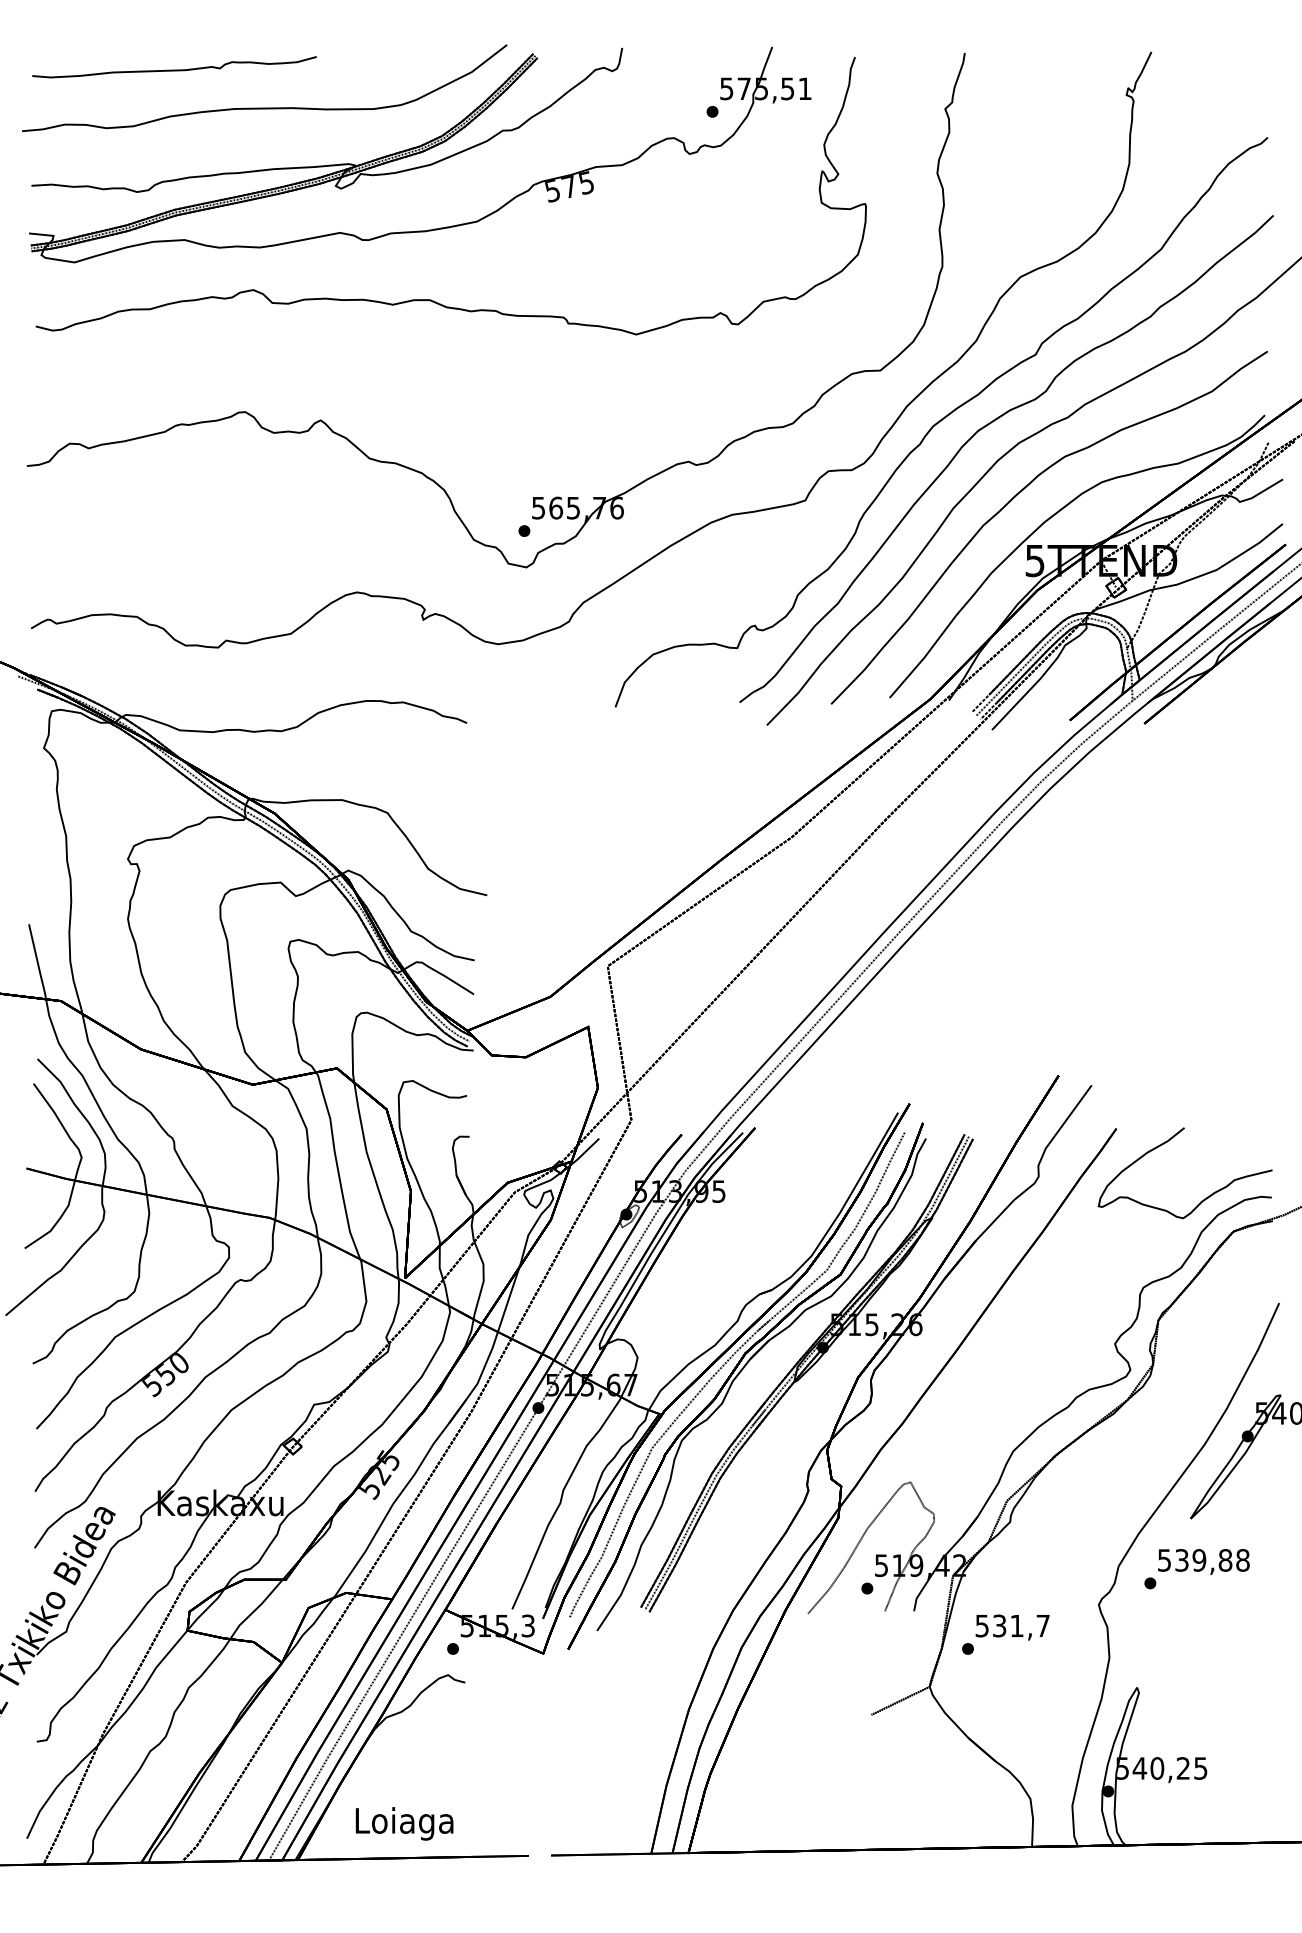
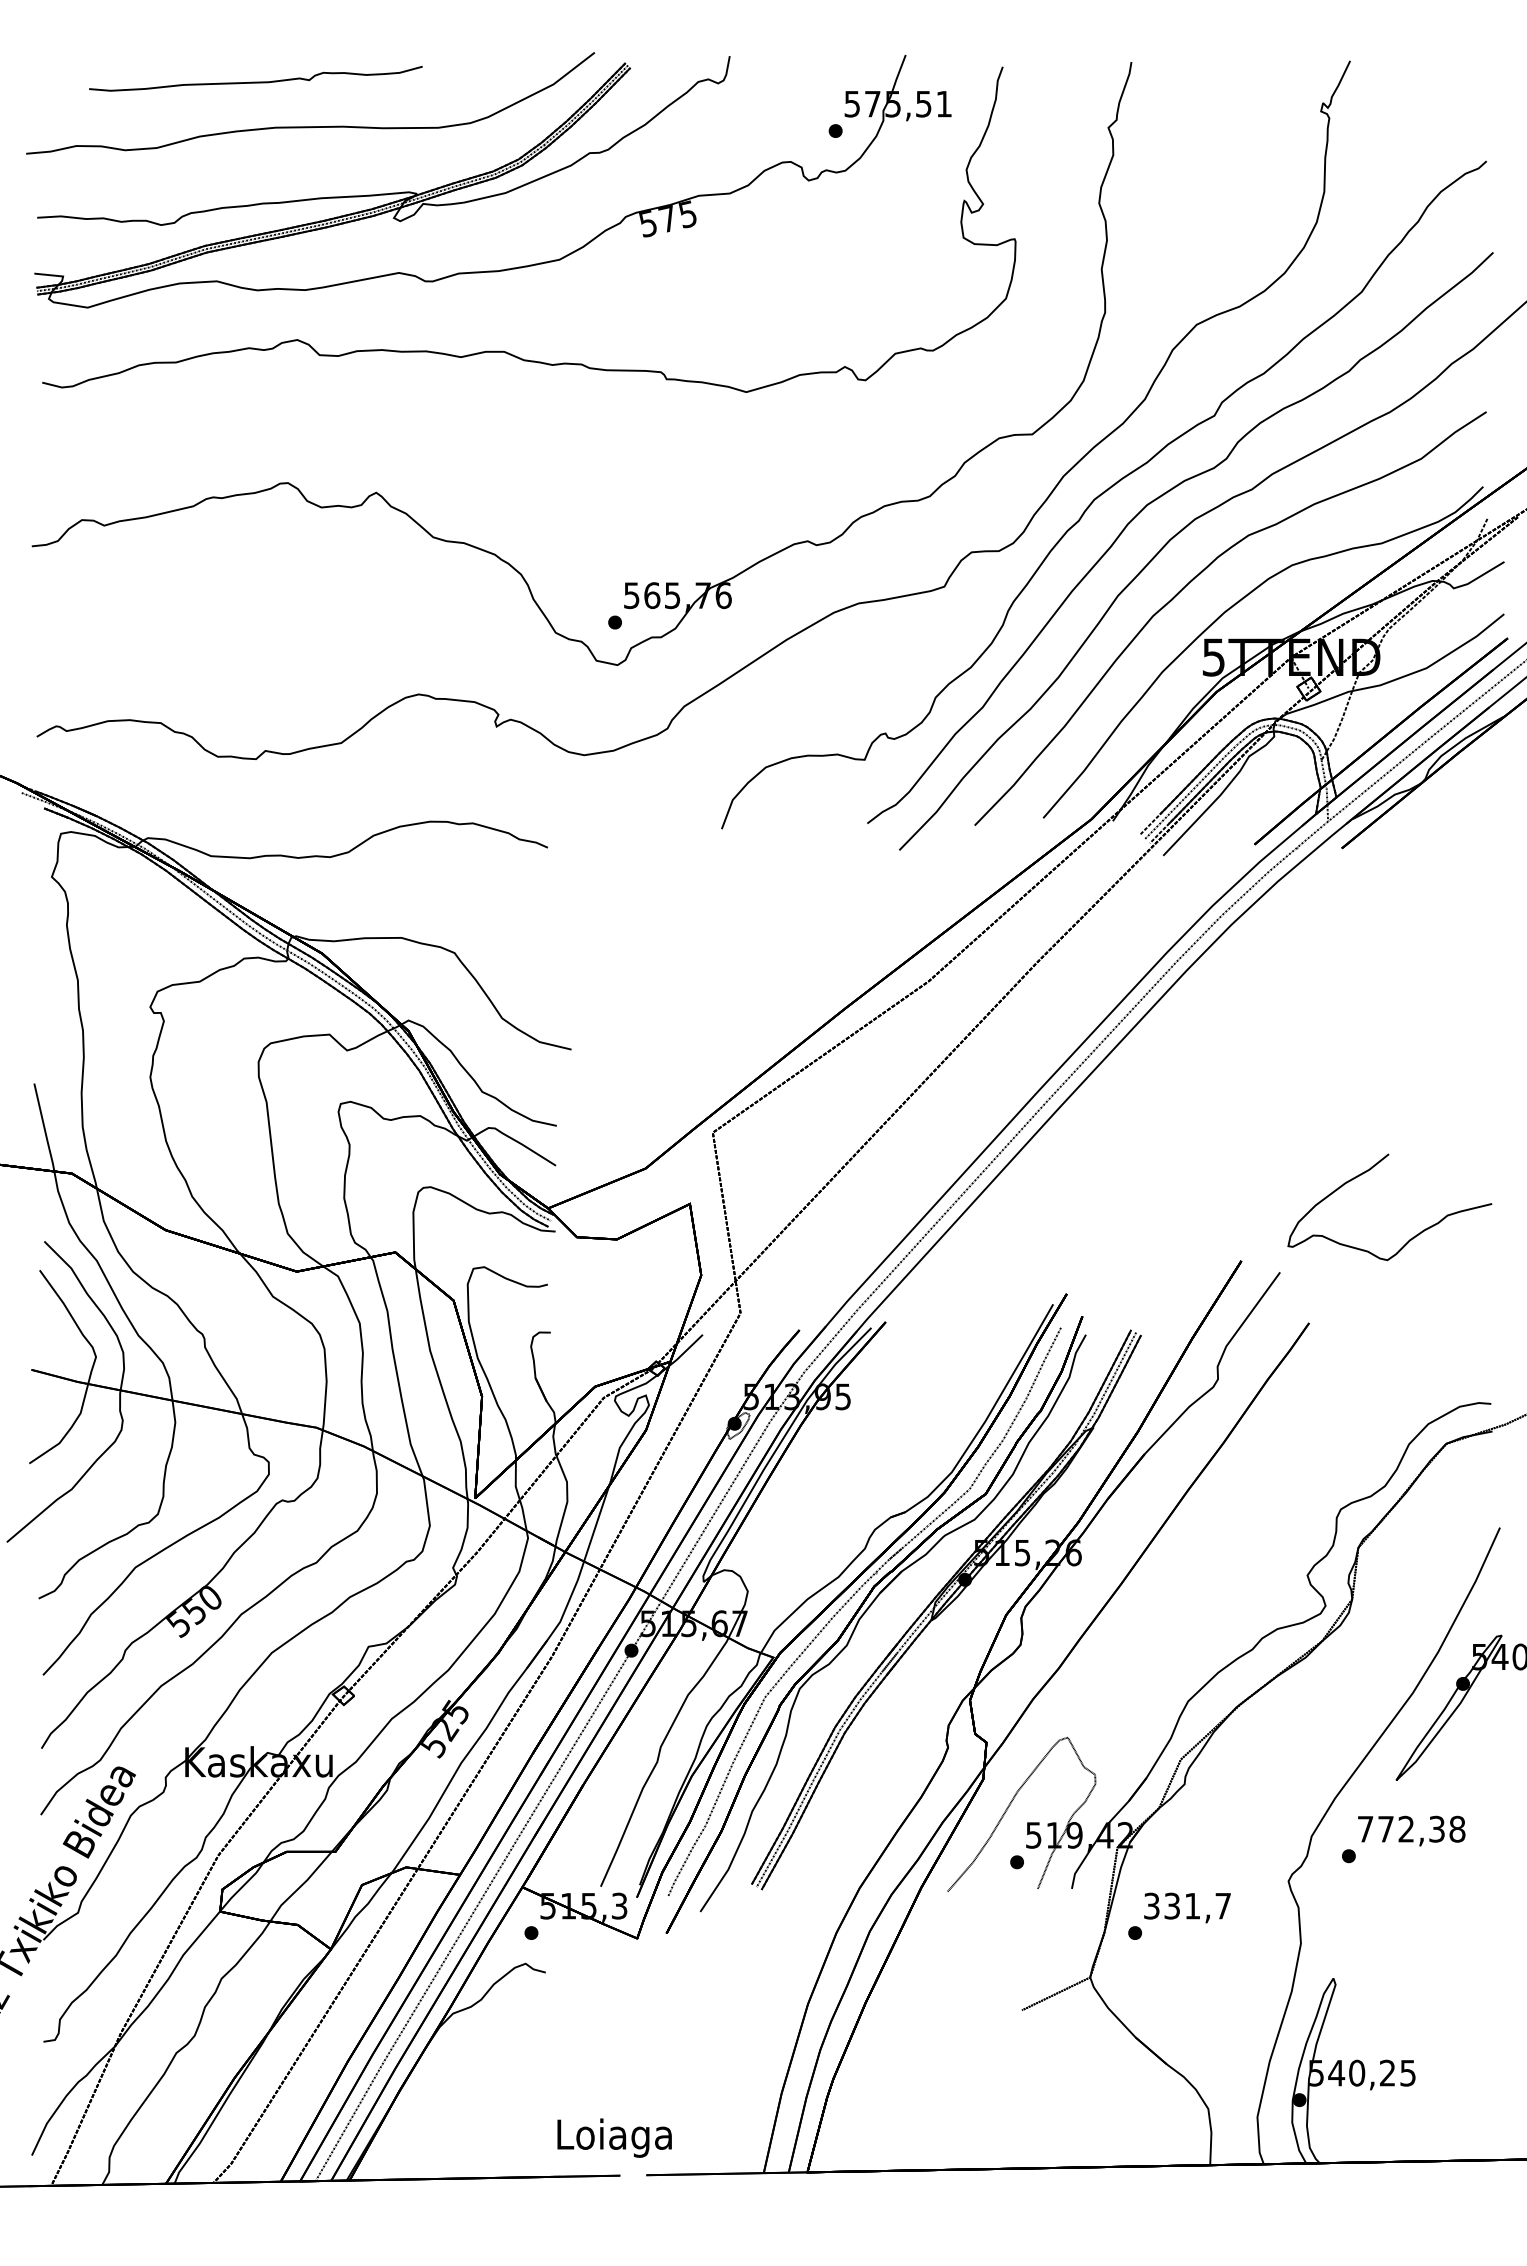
curve: (174, 69) -> (255, 81), moved
curve: (1202, 1199) -> (1410, 1238), moved
text: (1195, 1559) -> (1401, 1828), 539,88 -> 772,38
text: (981, 1625) -> (1151, 1905), 531,7 -> 331,7
text: (404, 1823) -> (614, 2137), moved

